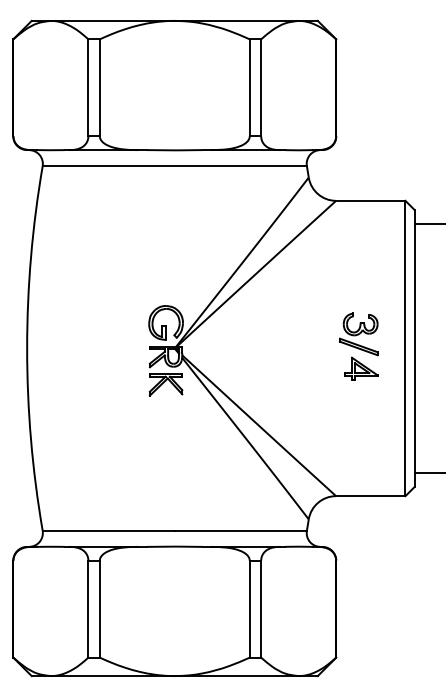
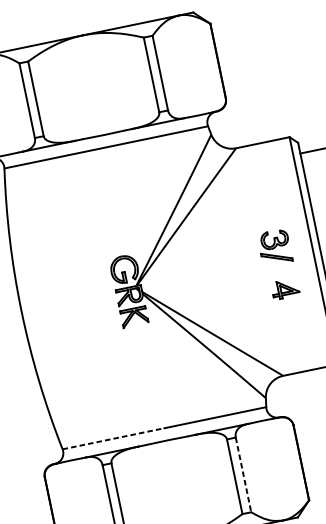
part: (361, 368) -> (285, 288), moved
line: (109, 530) -> (114, 438), solid -> dashed
line: (261, 609) -> (243, 475), solid -> dashed

